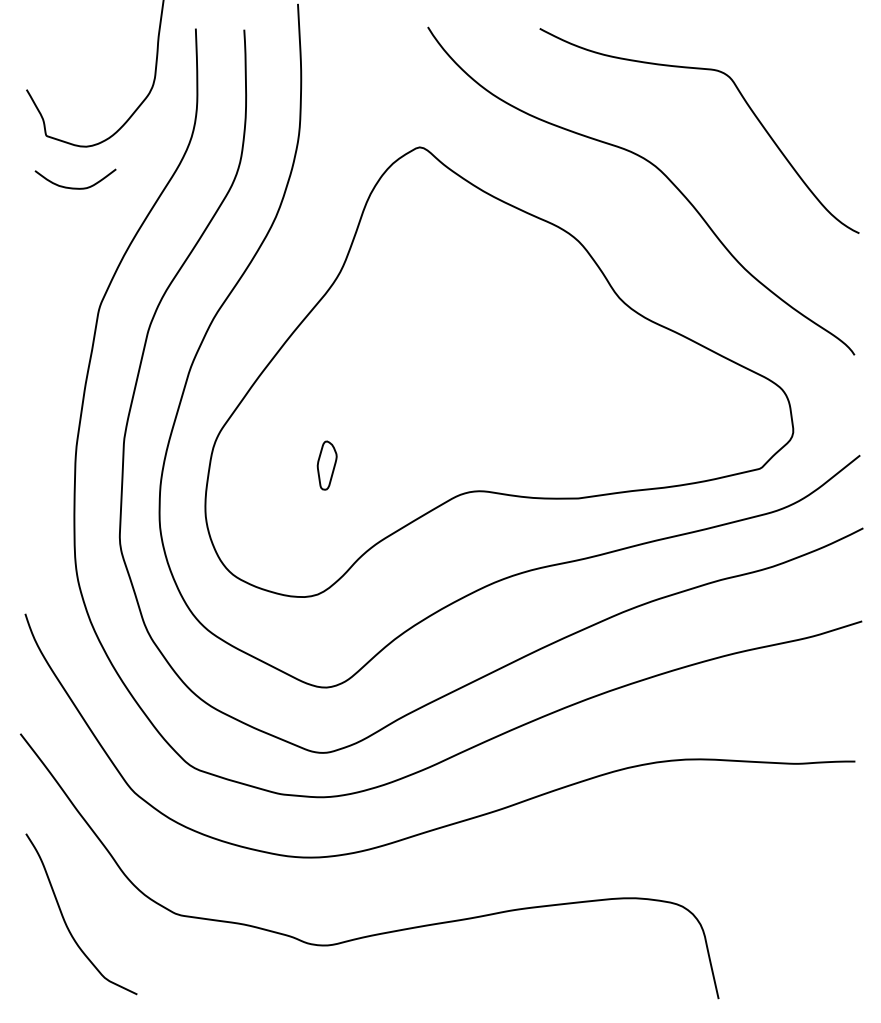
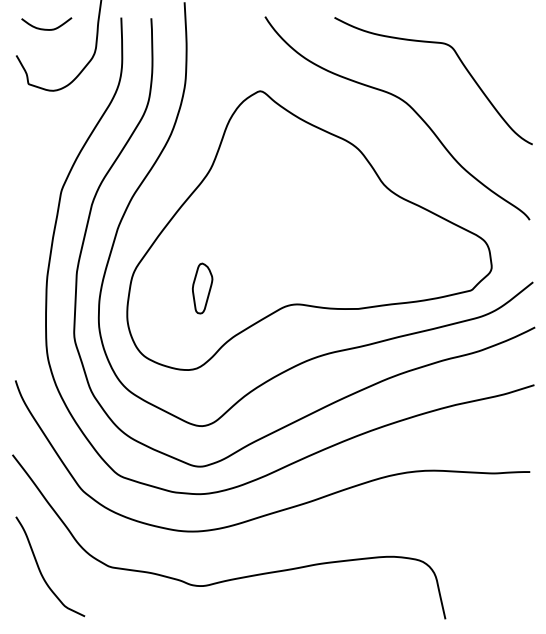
curve: (75, 186) -> (46, 28), moved
part: (326, 465) -> (202, 288), size x1.67

